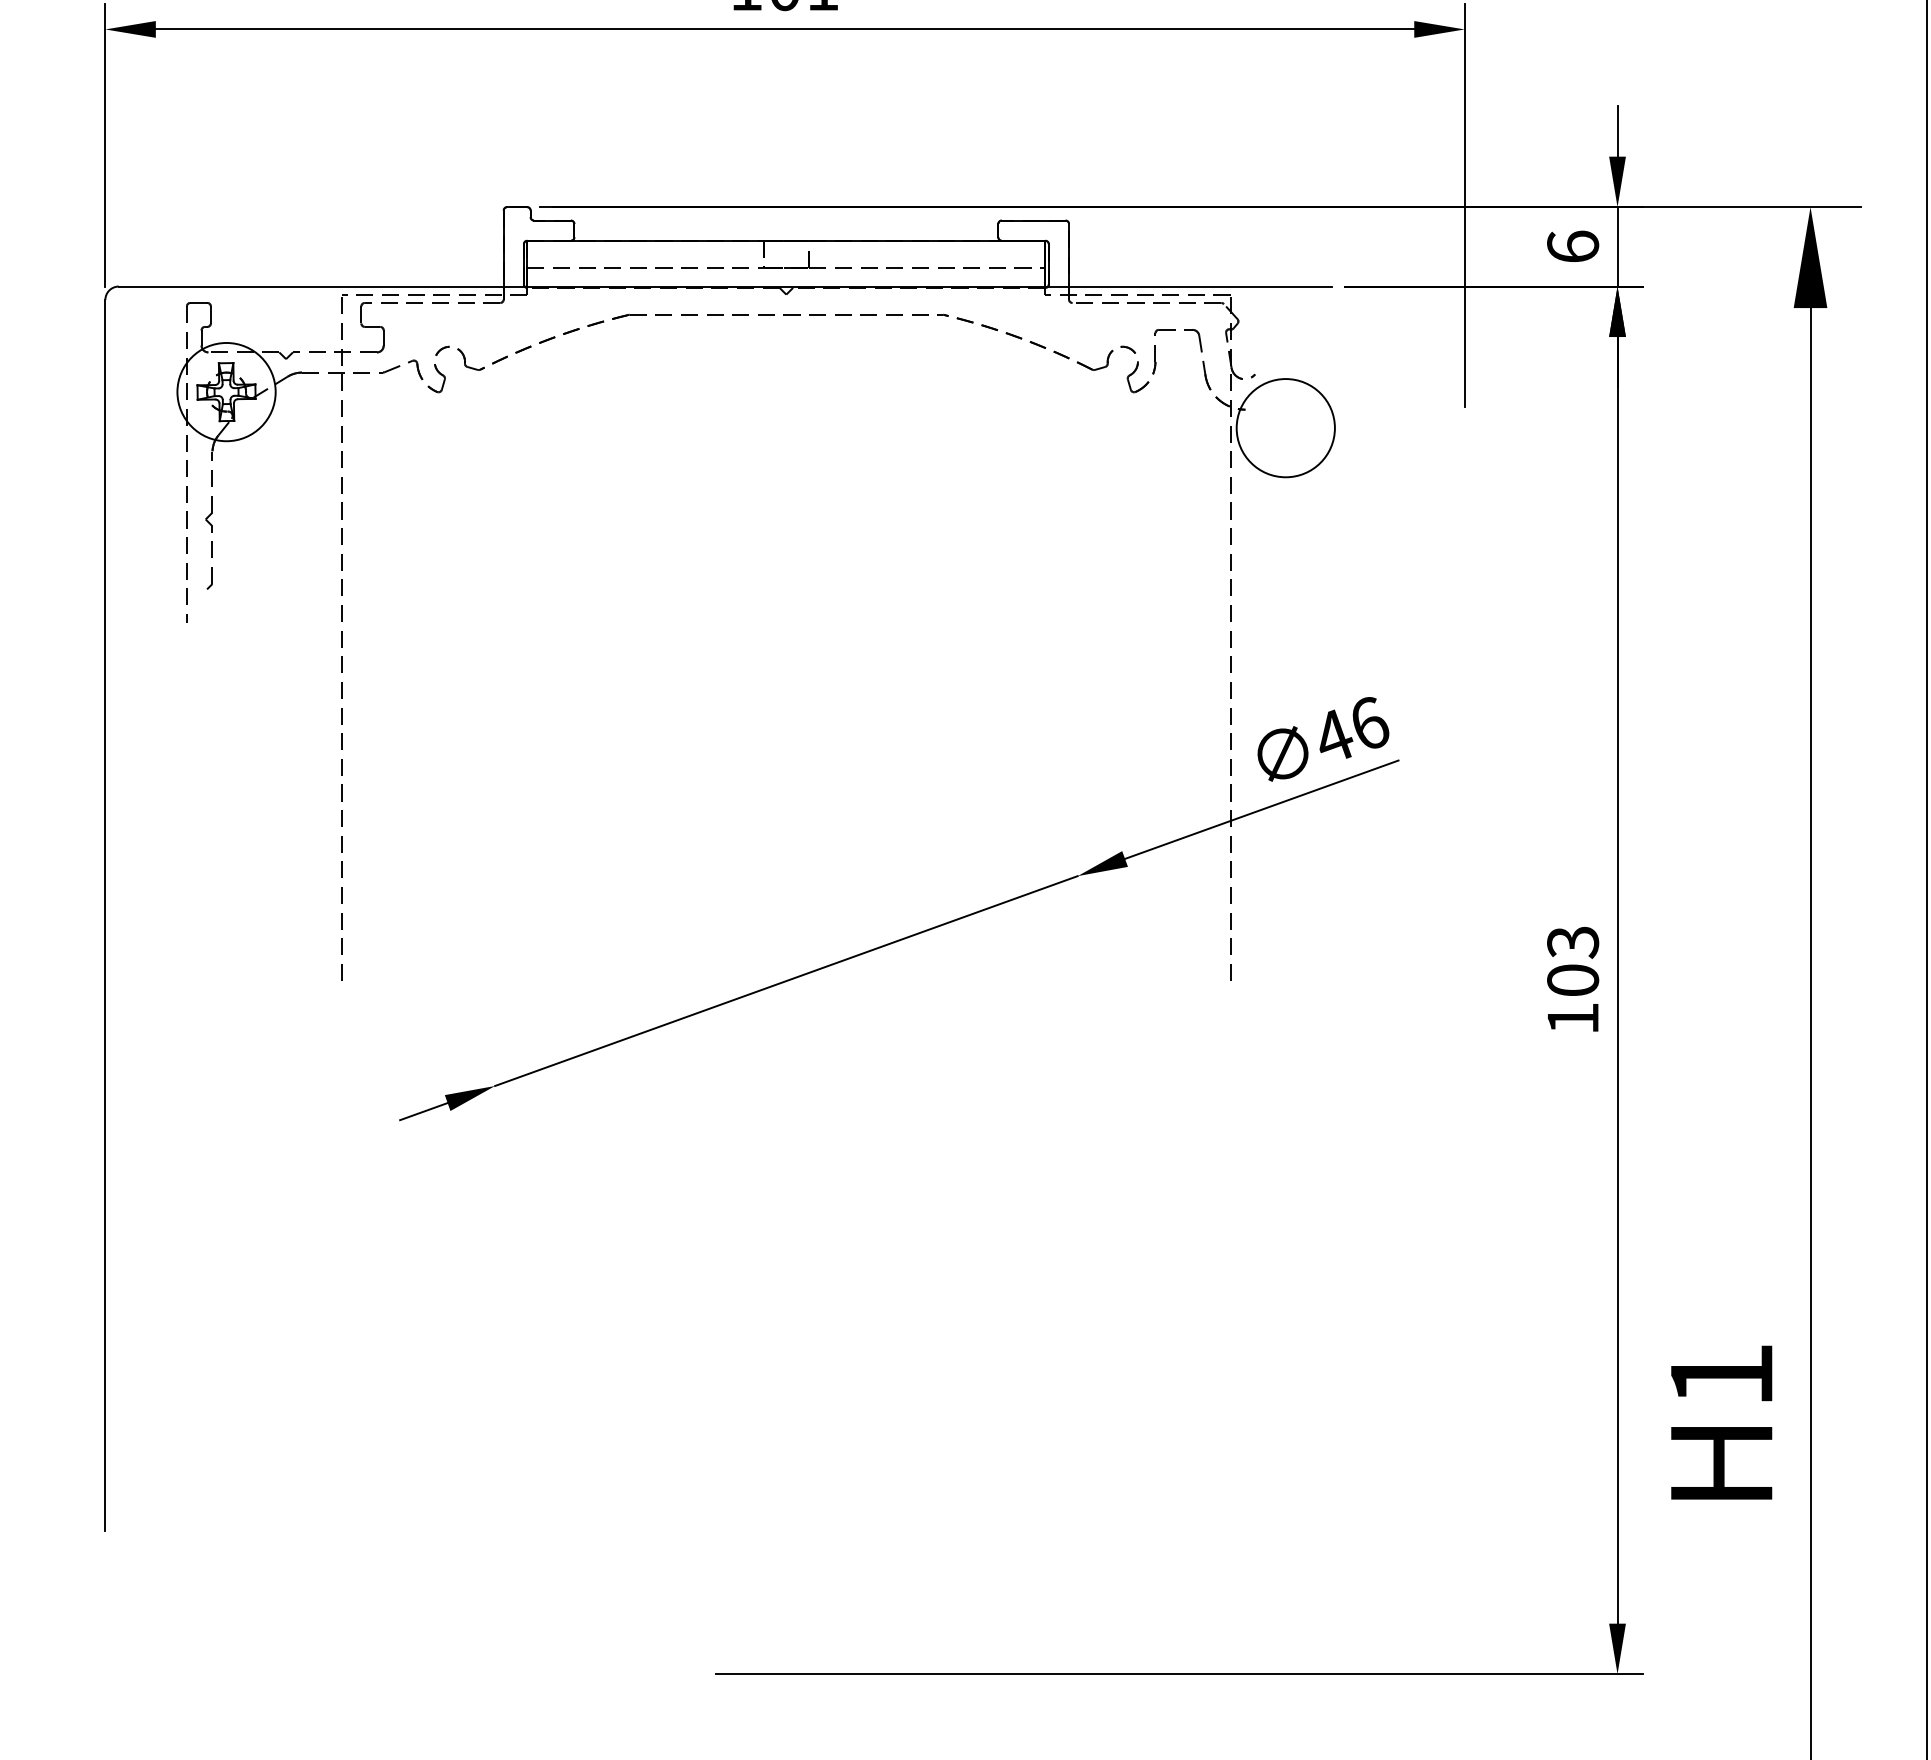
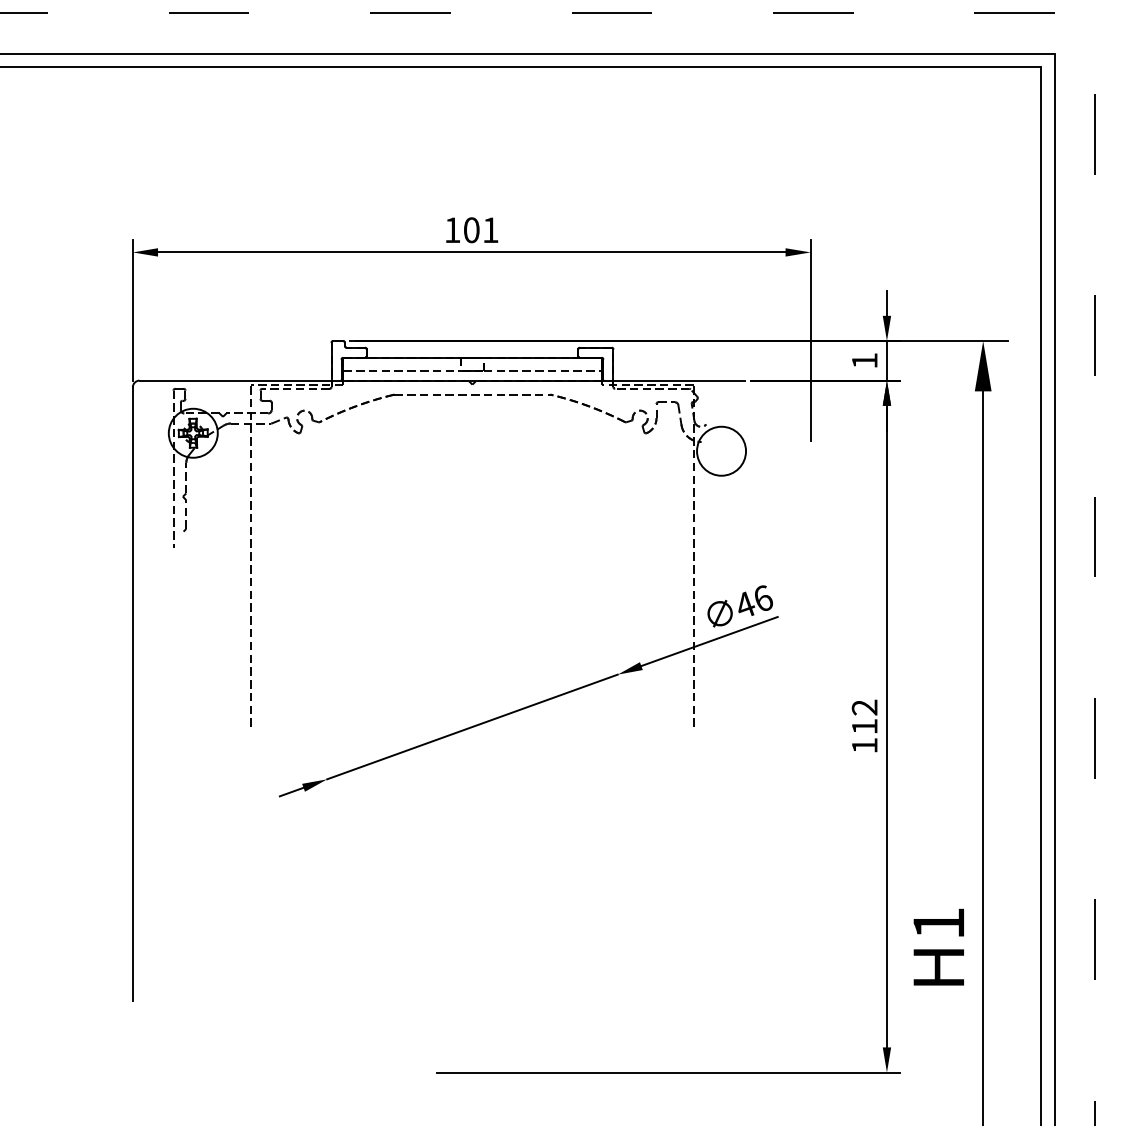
text: (1572, 246) -> (864, 360), 6 -> 1
text: (1572, 960) -> (864, 716), 103 -> 112

